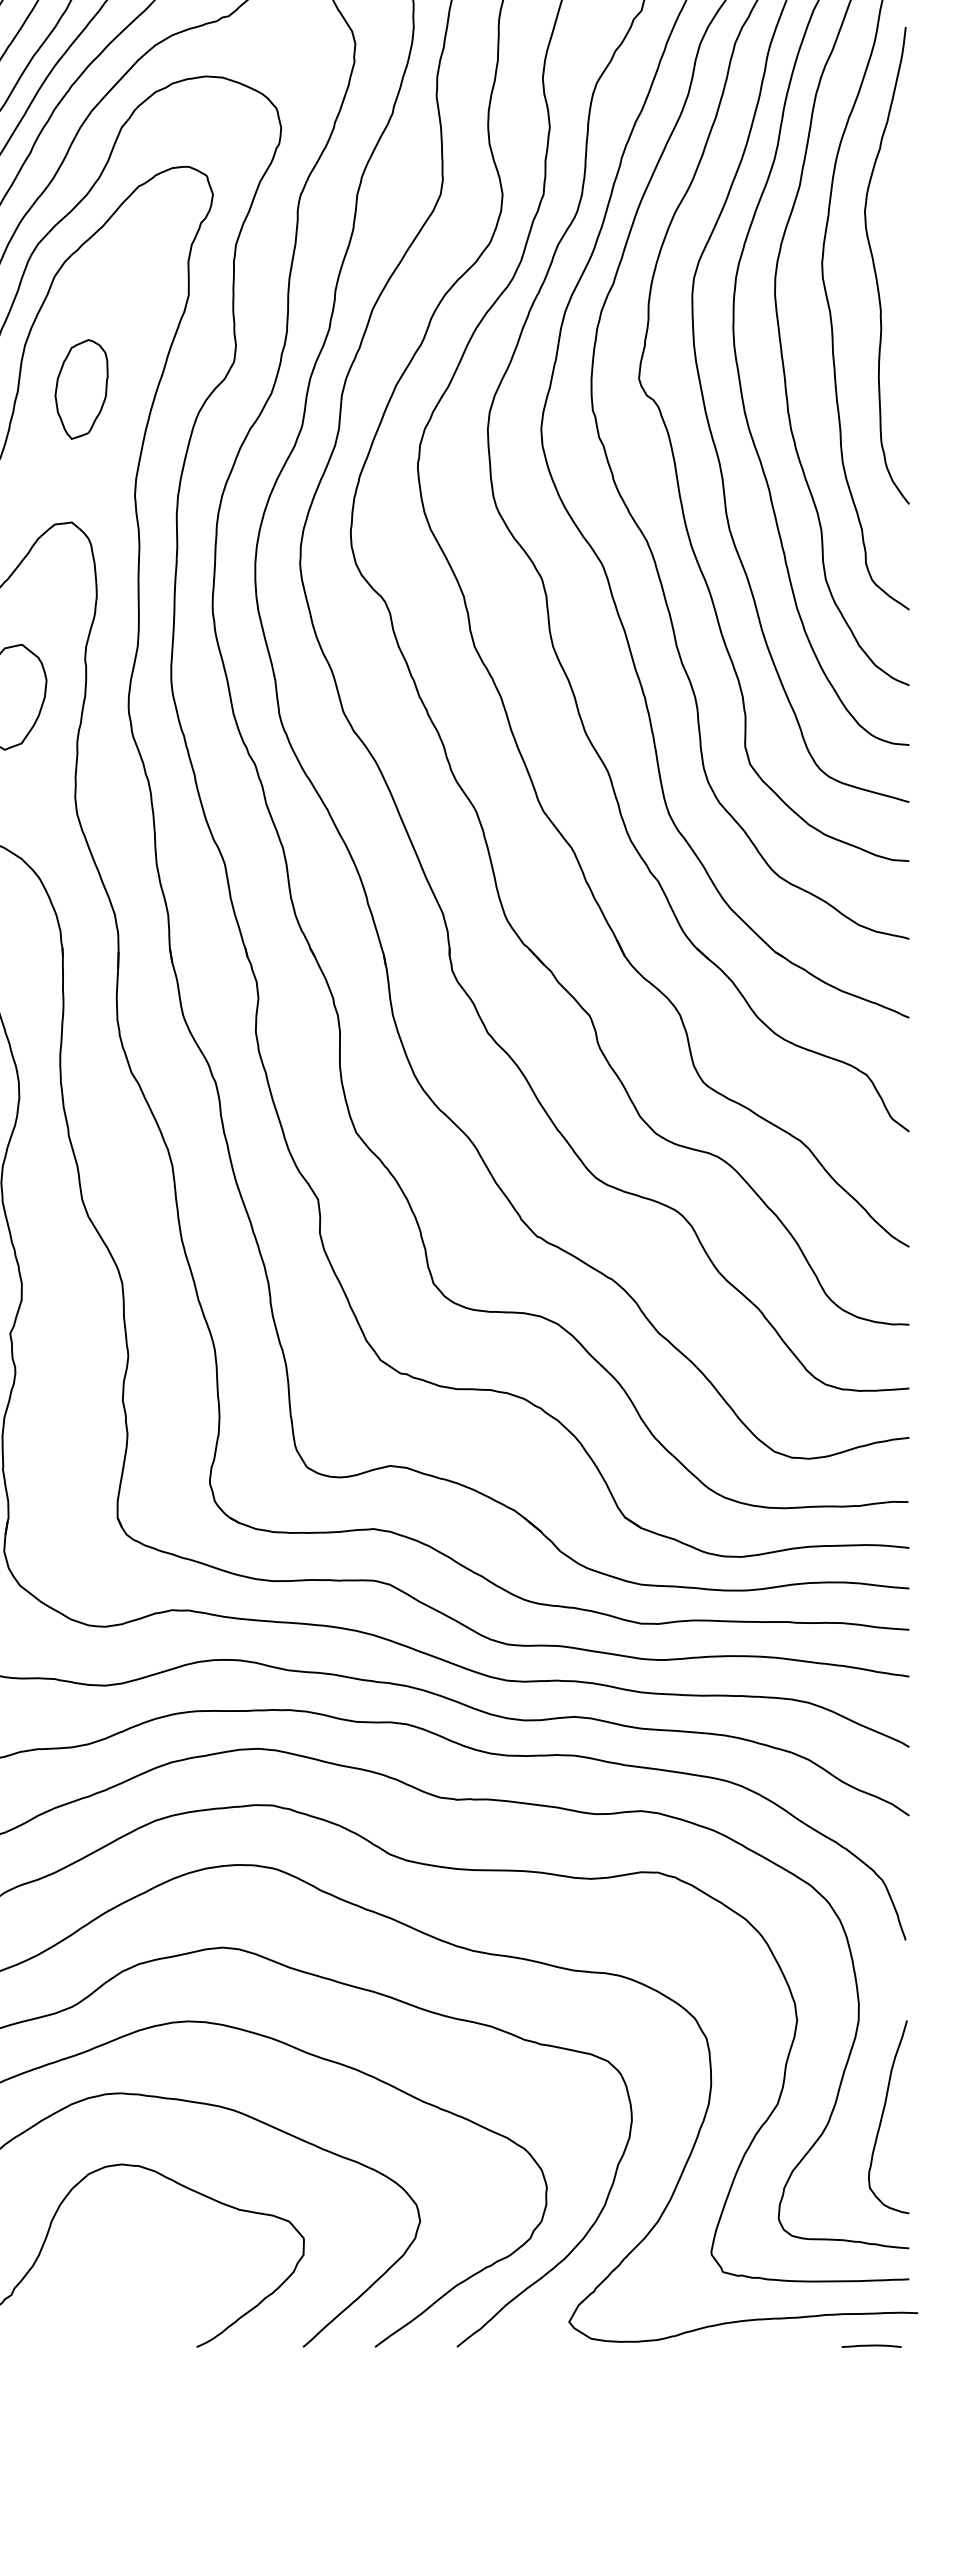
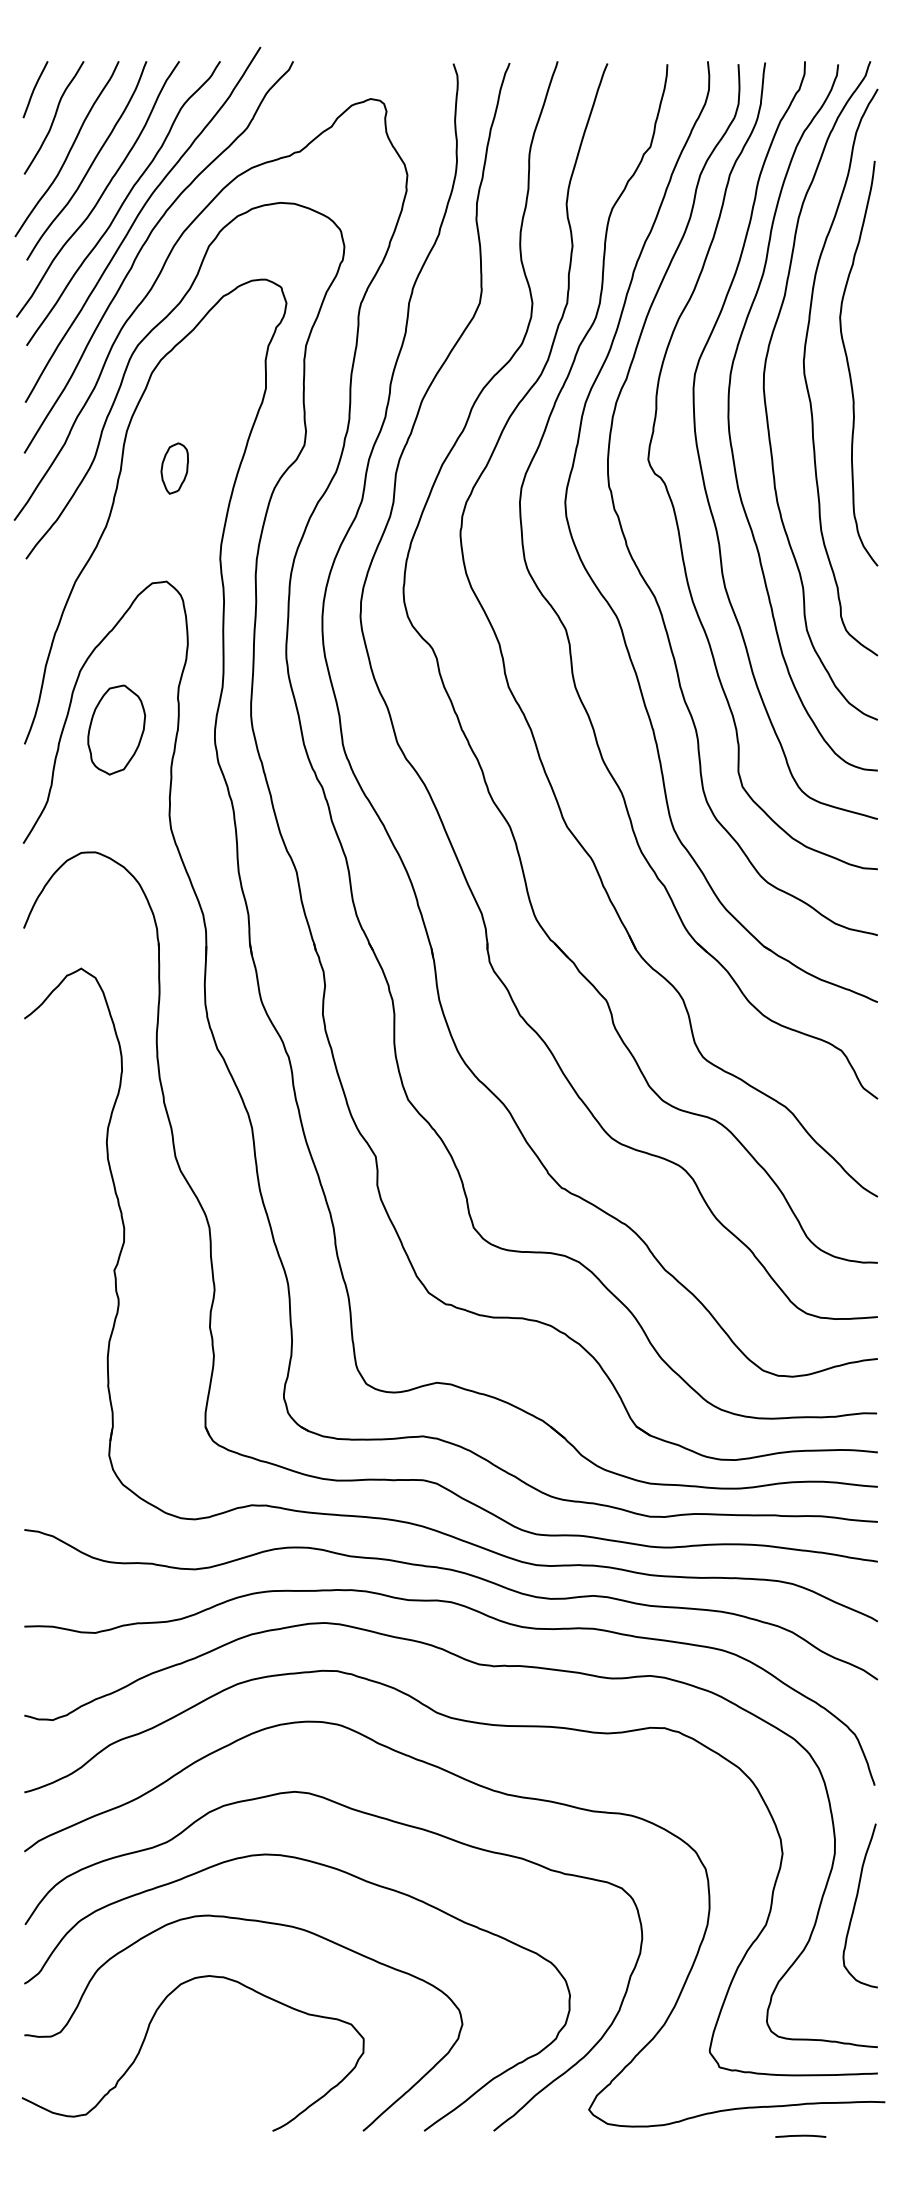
part: (81, 389) -> (174, 468), size x0.6
curve: (883, 2116) -> (855, 1905), moved
line: (871, 2345) -> (800, 2135), moved

